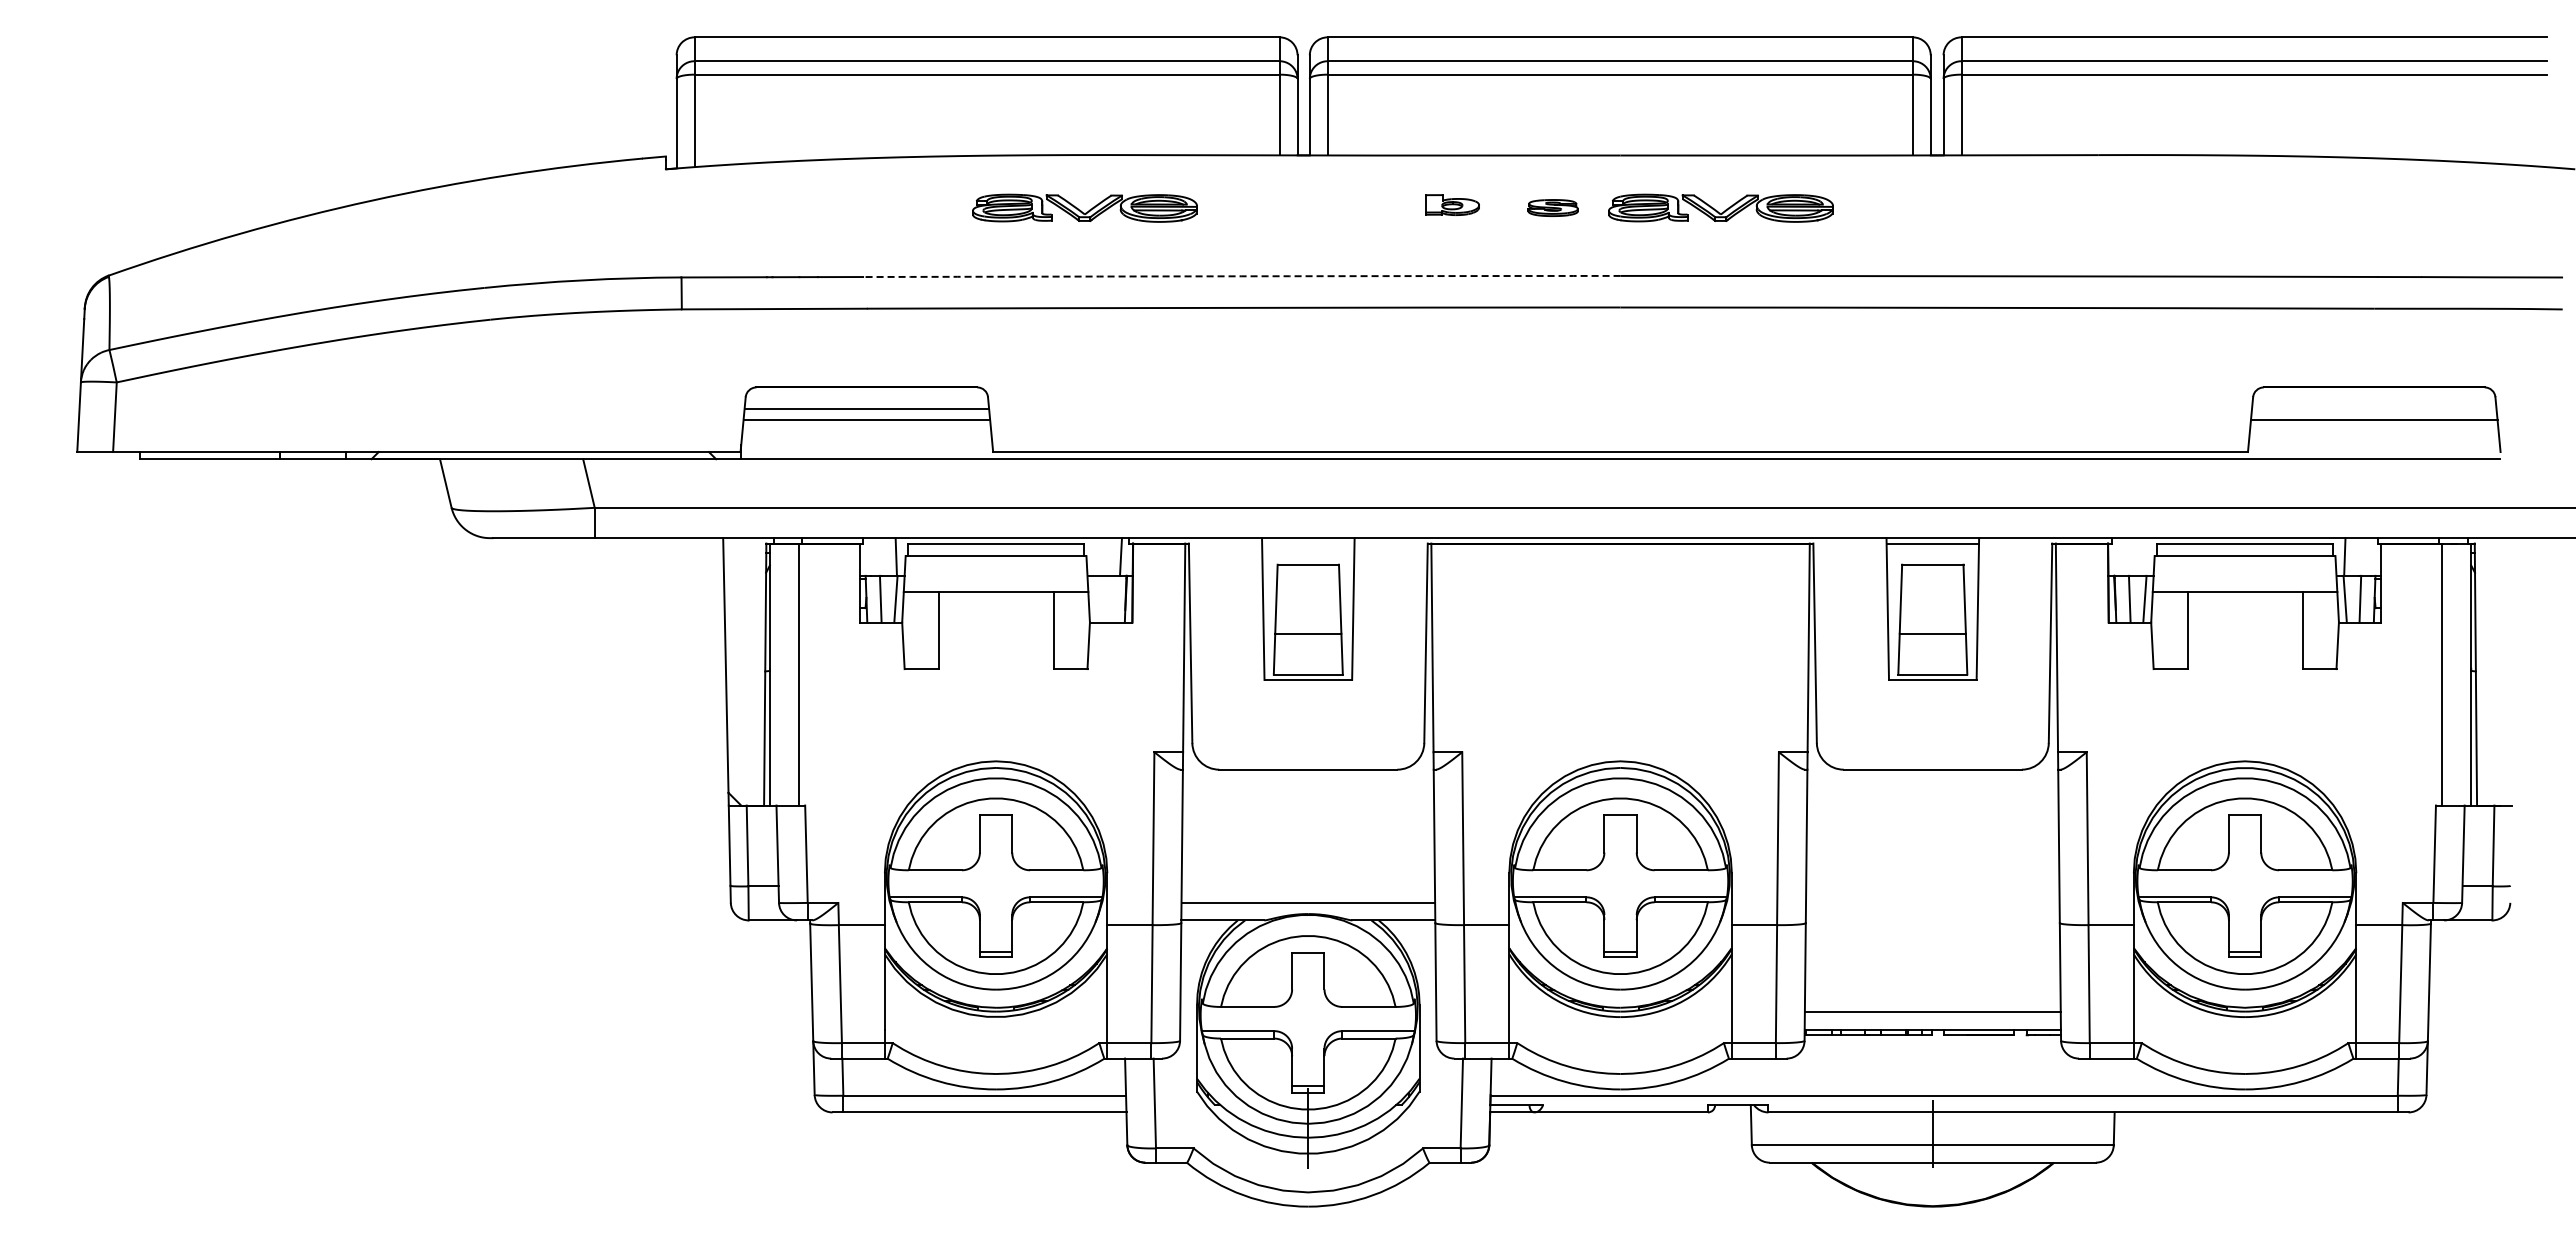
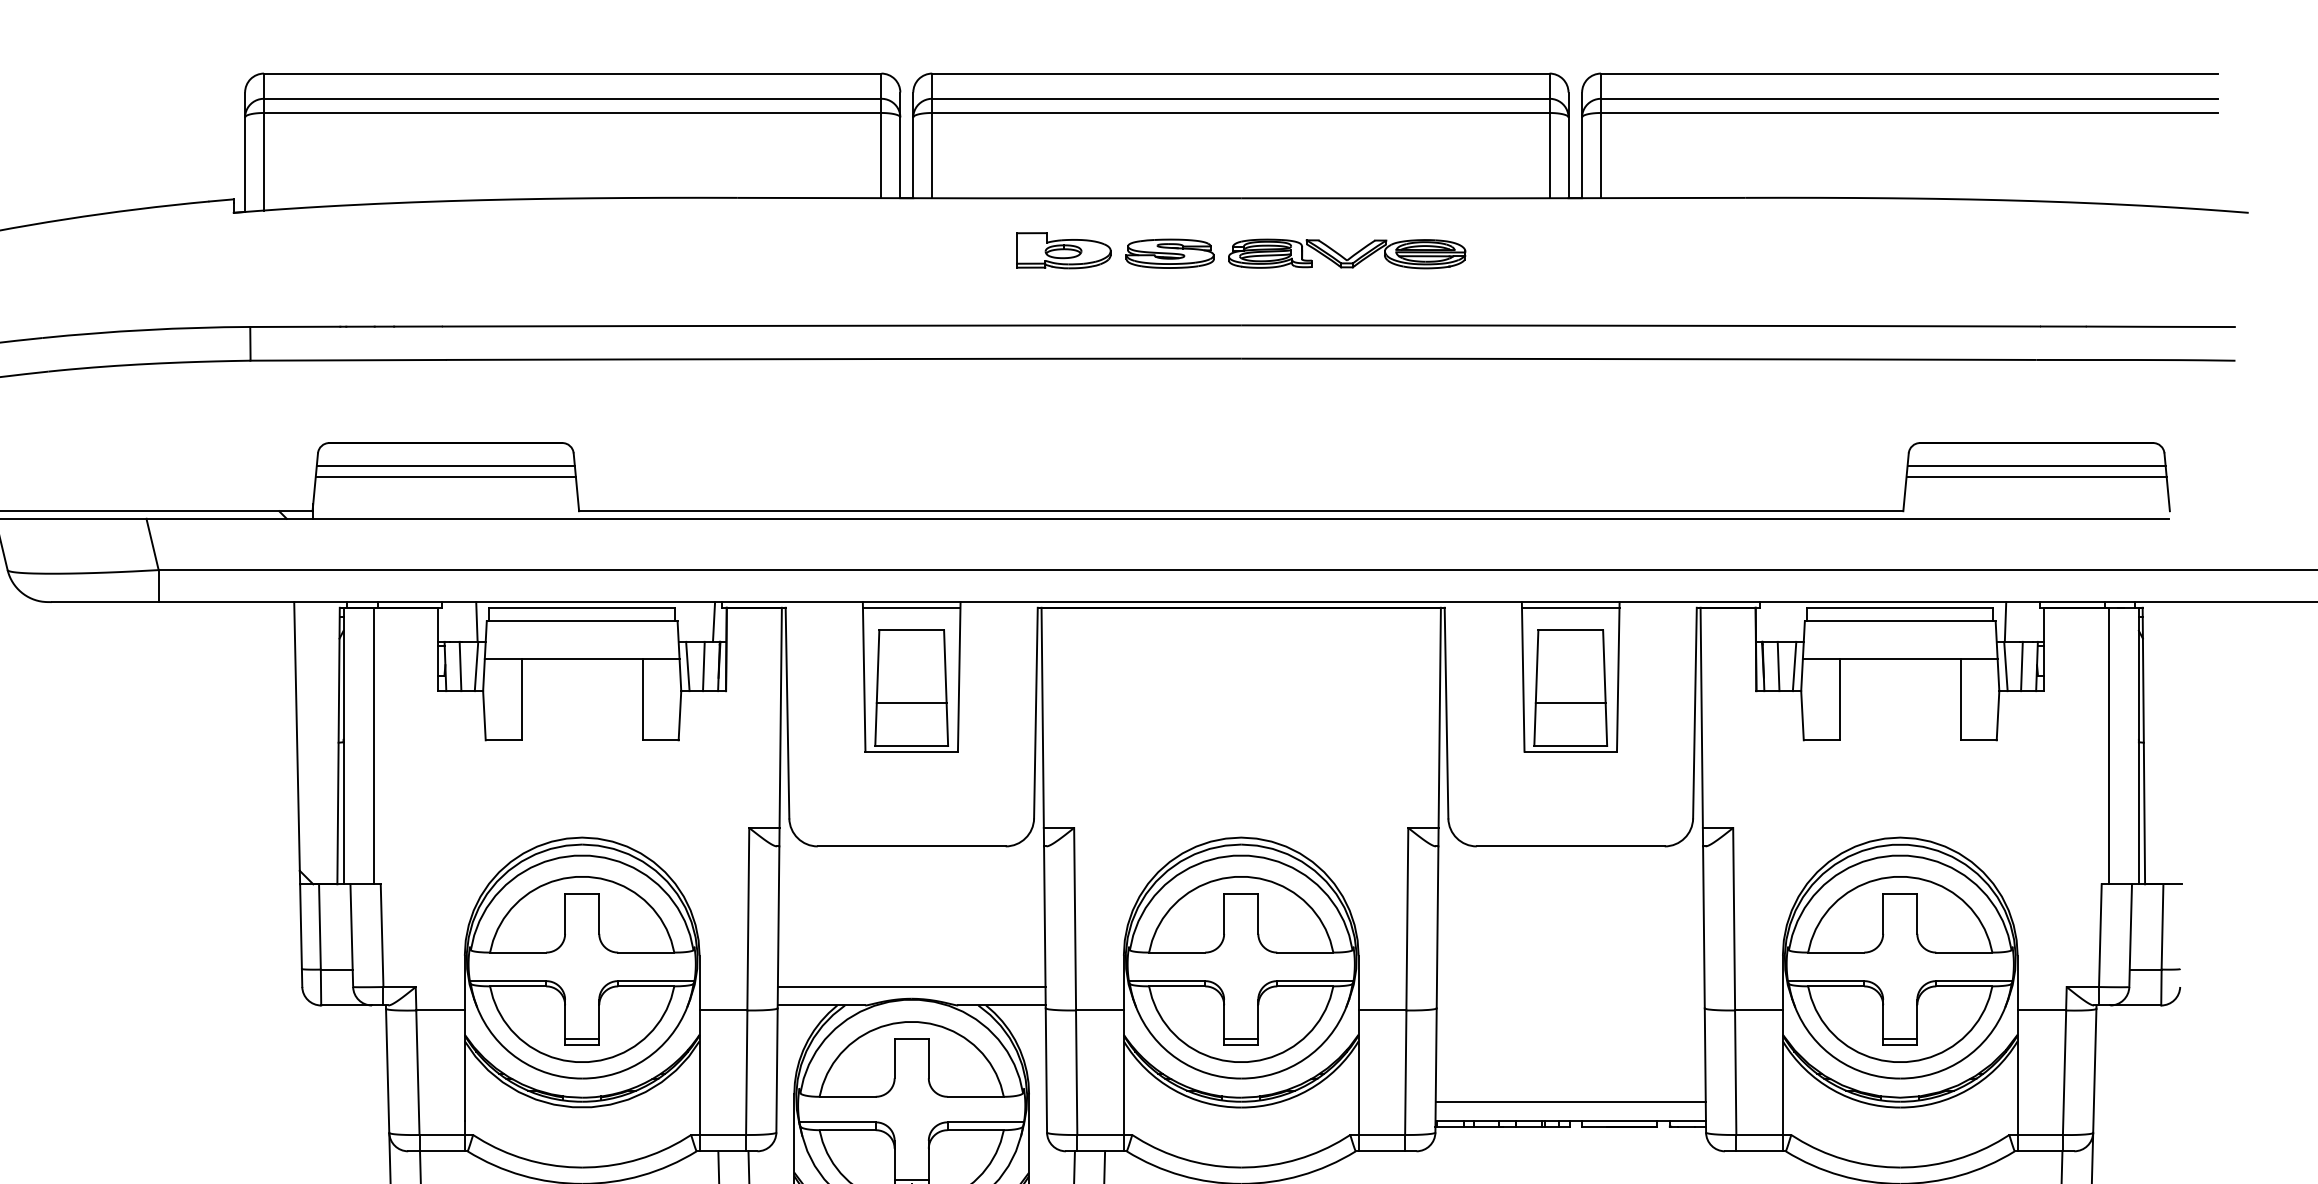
part: (1452, 204) -> (1063, 249), size x1.67
part: (1084, 207) -> (675, 253), removed
part: (1552, 207) -> (1169, 253), size x1.67
arc: (1241, 276) -> (841, 325), dashed -> solid
line: (2374, 408) -> (2036, 465), added
line: (1308, 543) -> (911, 607), added
line: (1095, 598) -> (687, 665), added
line: (1111, 598) -> (704, 665), added

